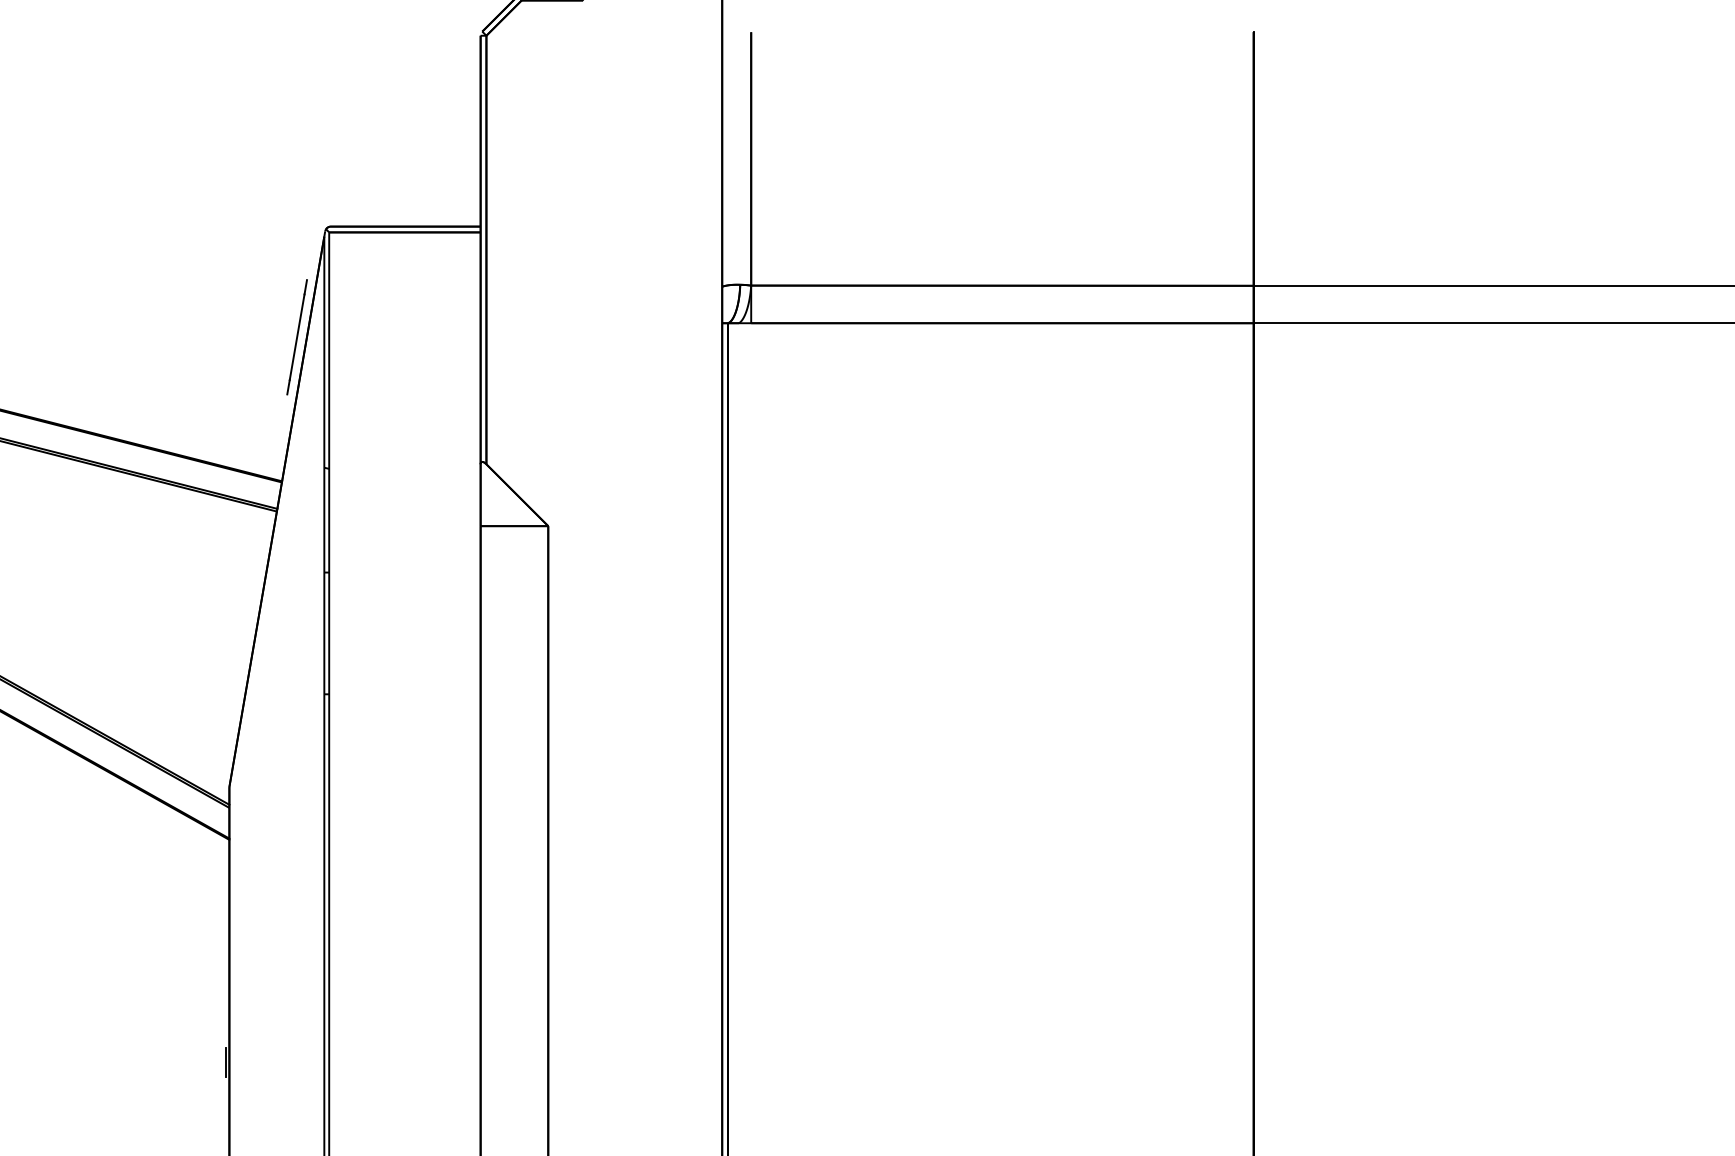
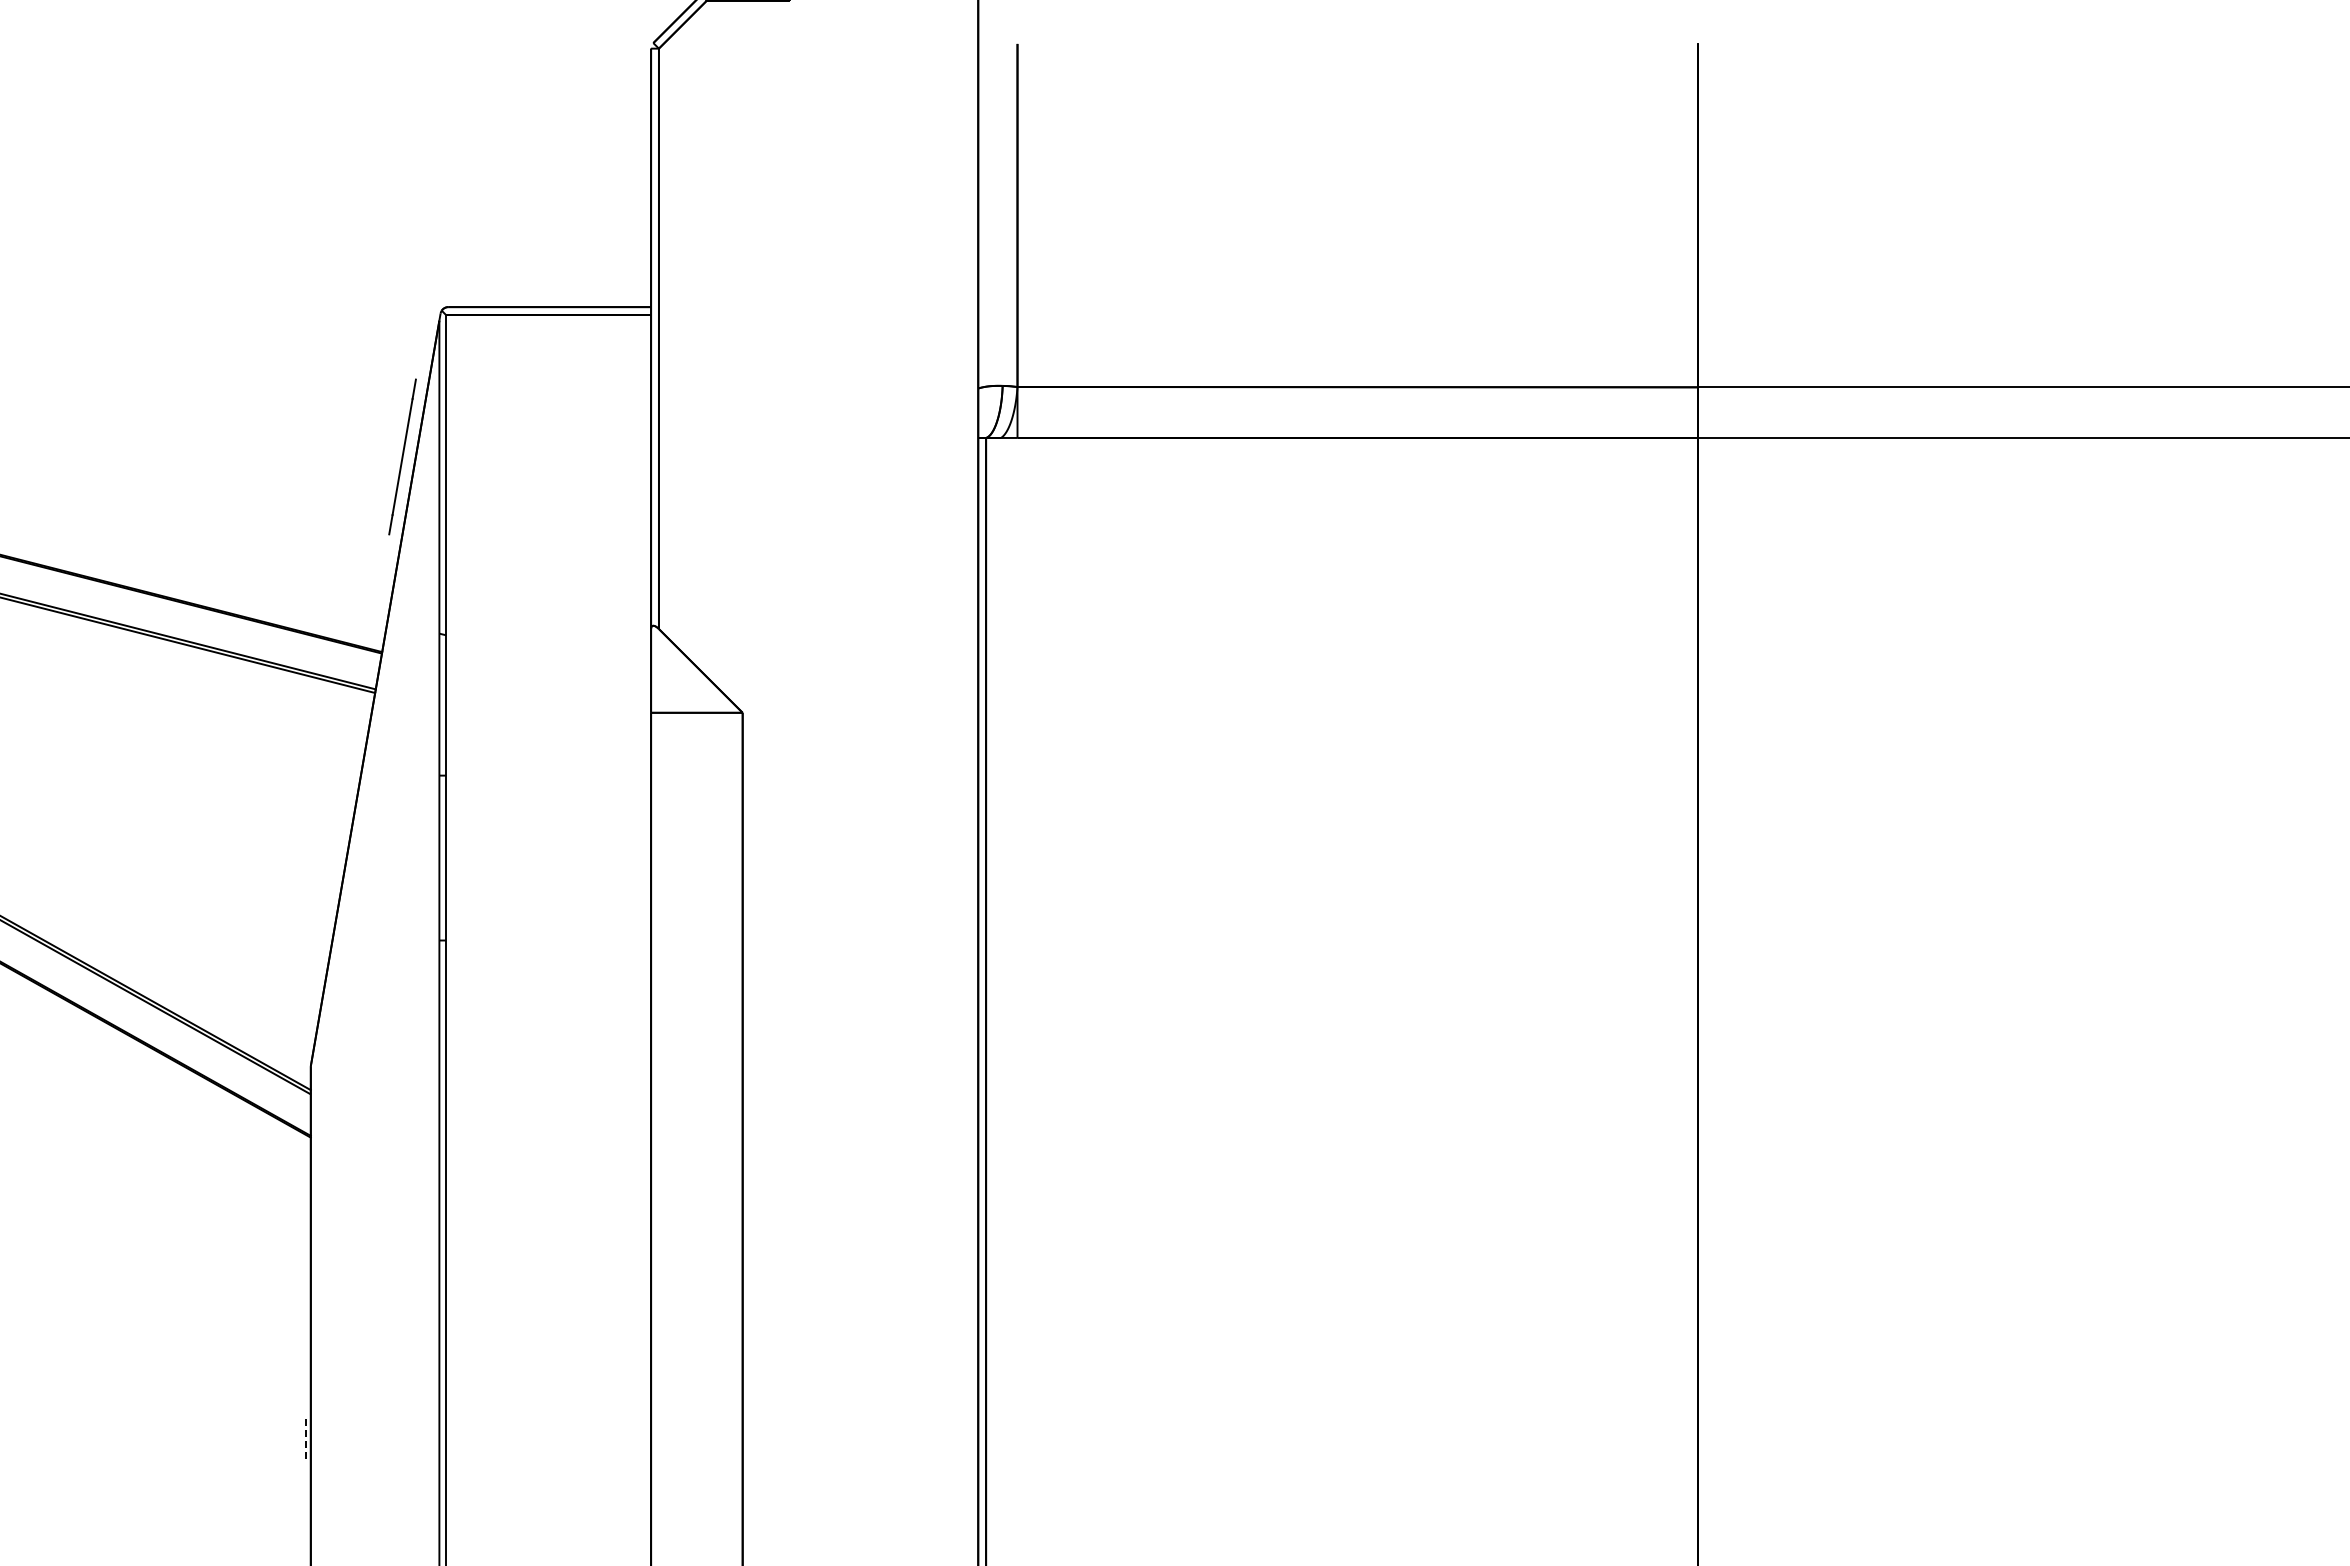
line: (225, 1062) -> (305, 1439), solid -> dashed

